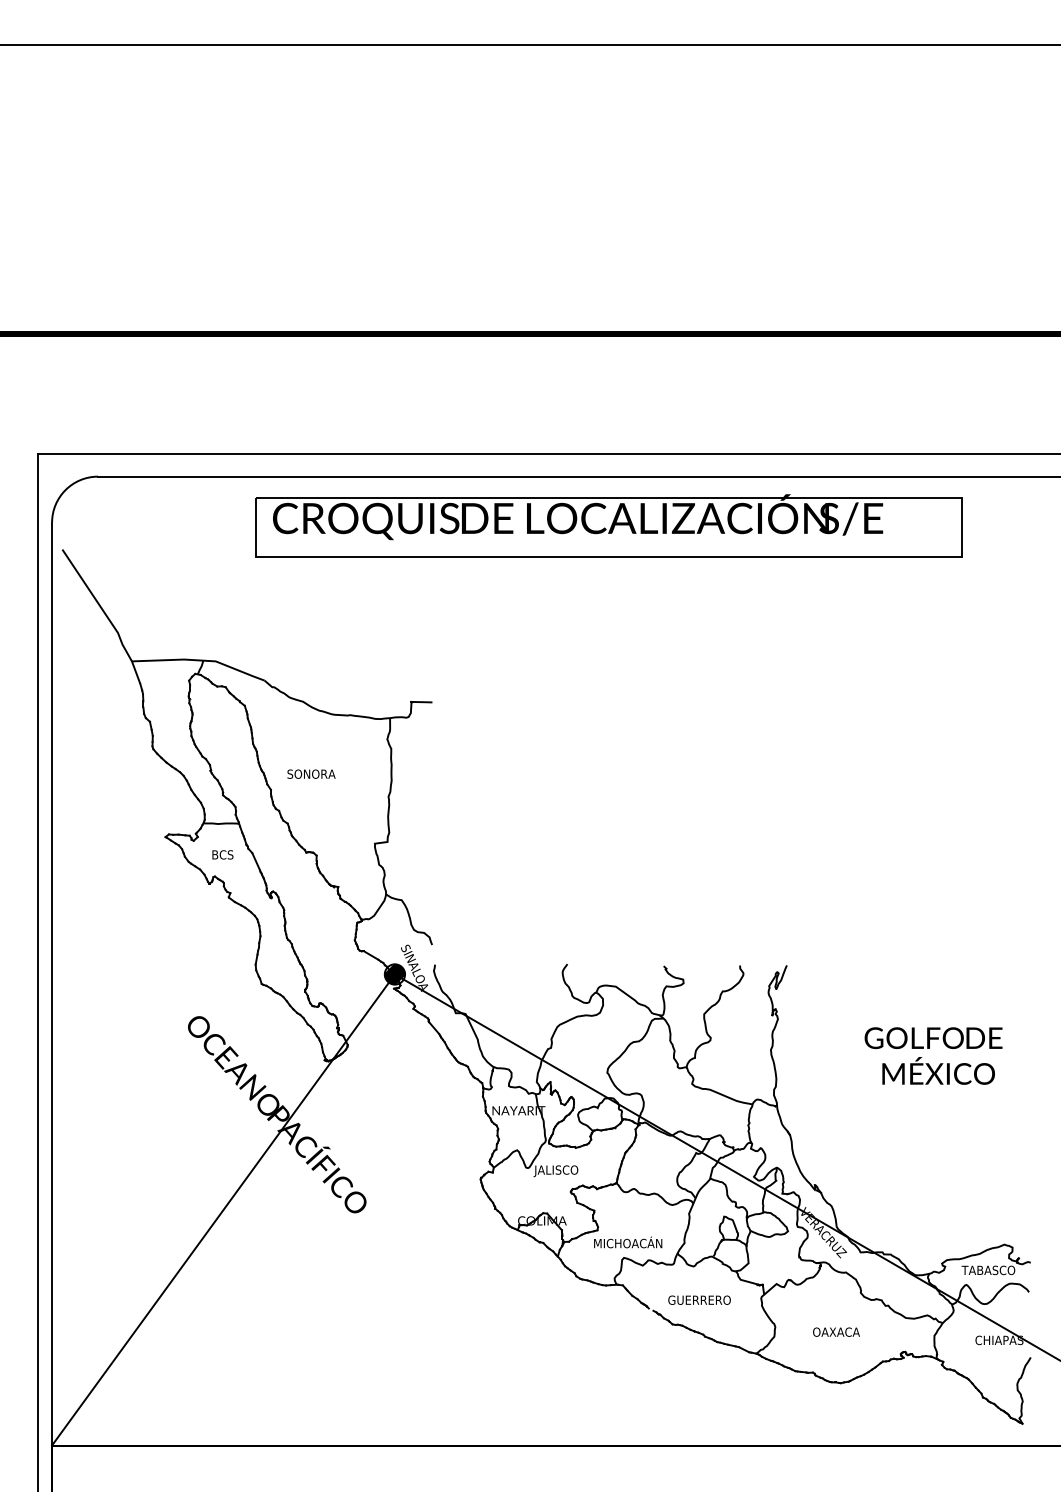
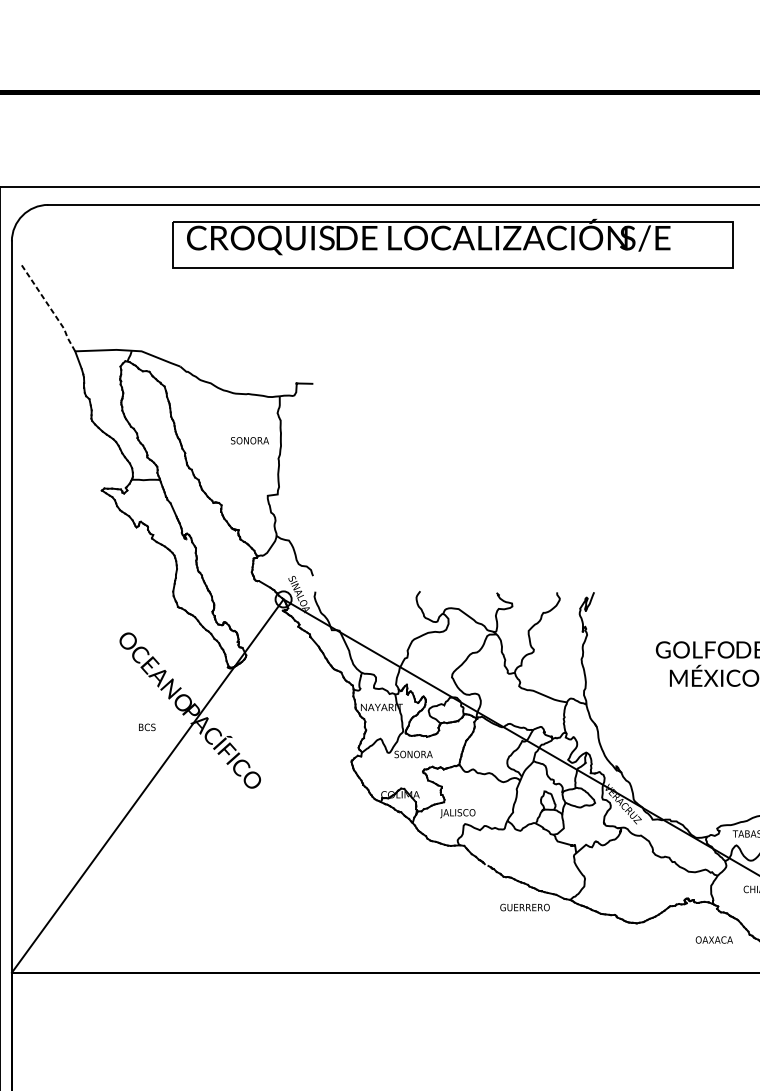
line: (99, 605) -> (49, 307), solid -> dashed
text: (311, 773) -> (249, 440), moved
text: (222, 854) -> (146, 727), moved
hatch: (394, 974) -> (283, 599), removed
text: (557, 1171) -> (412, 755), JALISCO -> SONORA
text: (627, 1243) -> (467, 812), MICHOACÁN -> JALISCO
text: (699, 1299) -> (524, 906), moved
text: (836, 1331) -> (714, 939), moved

